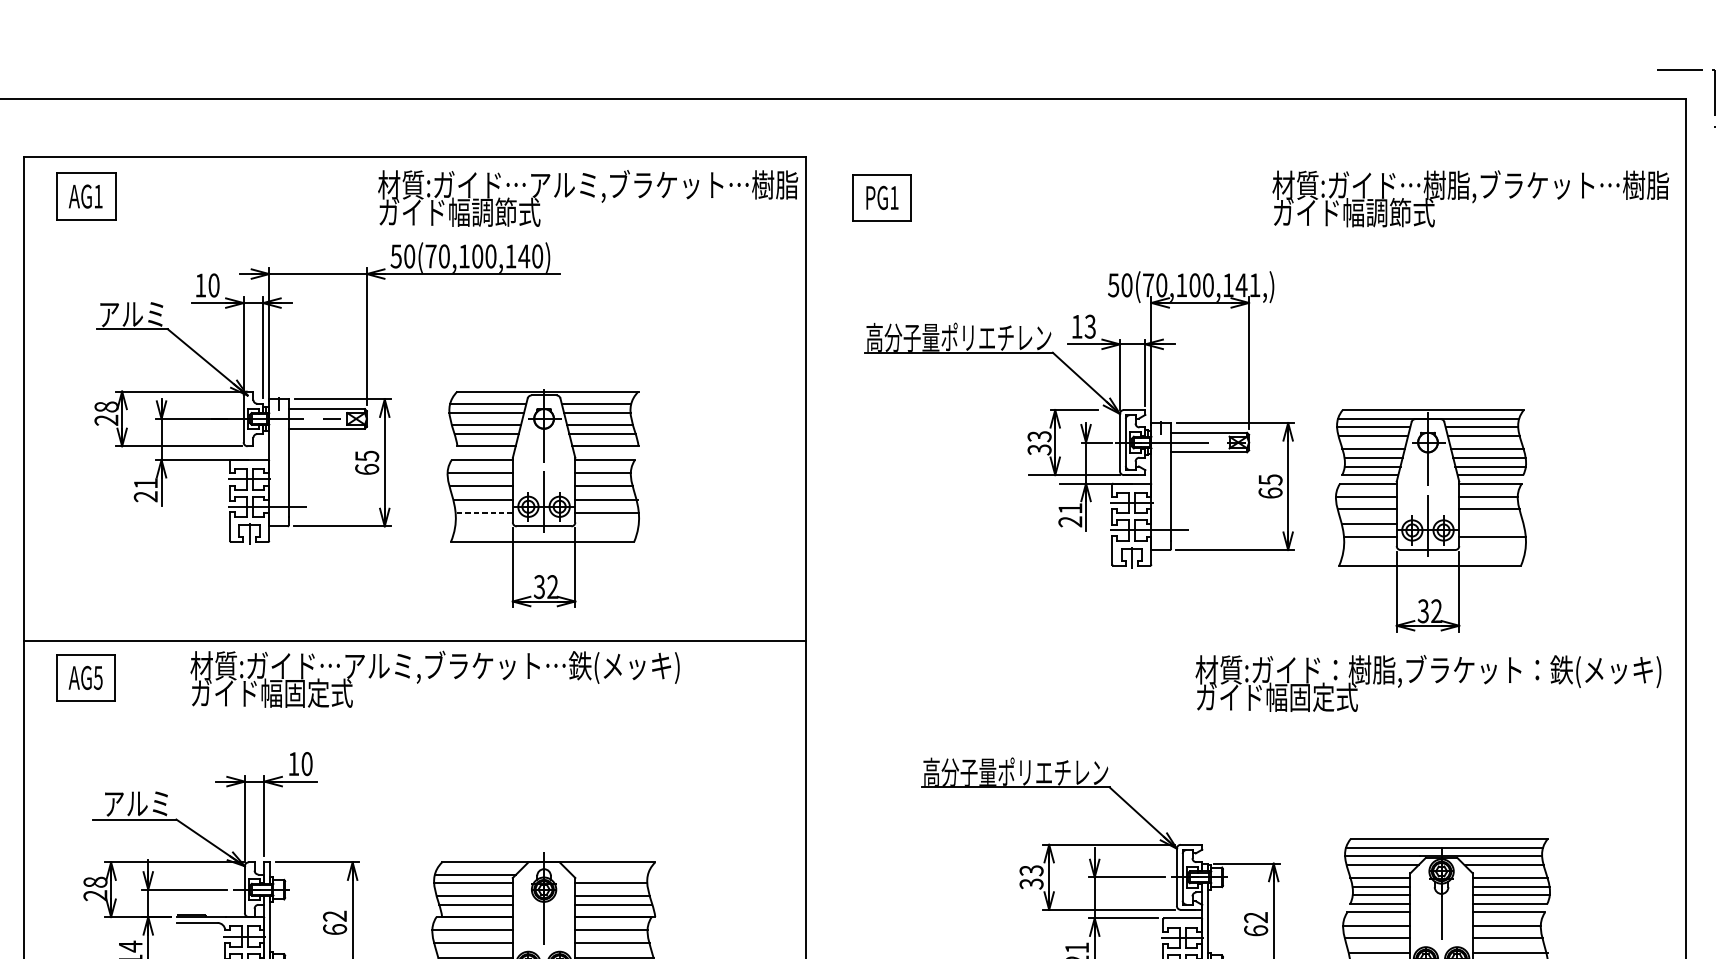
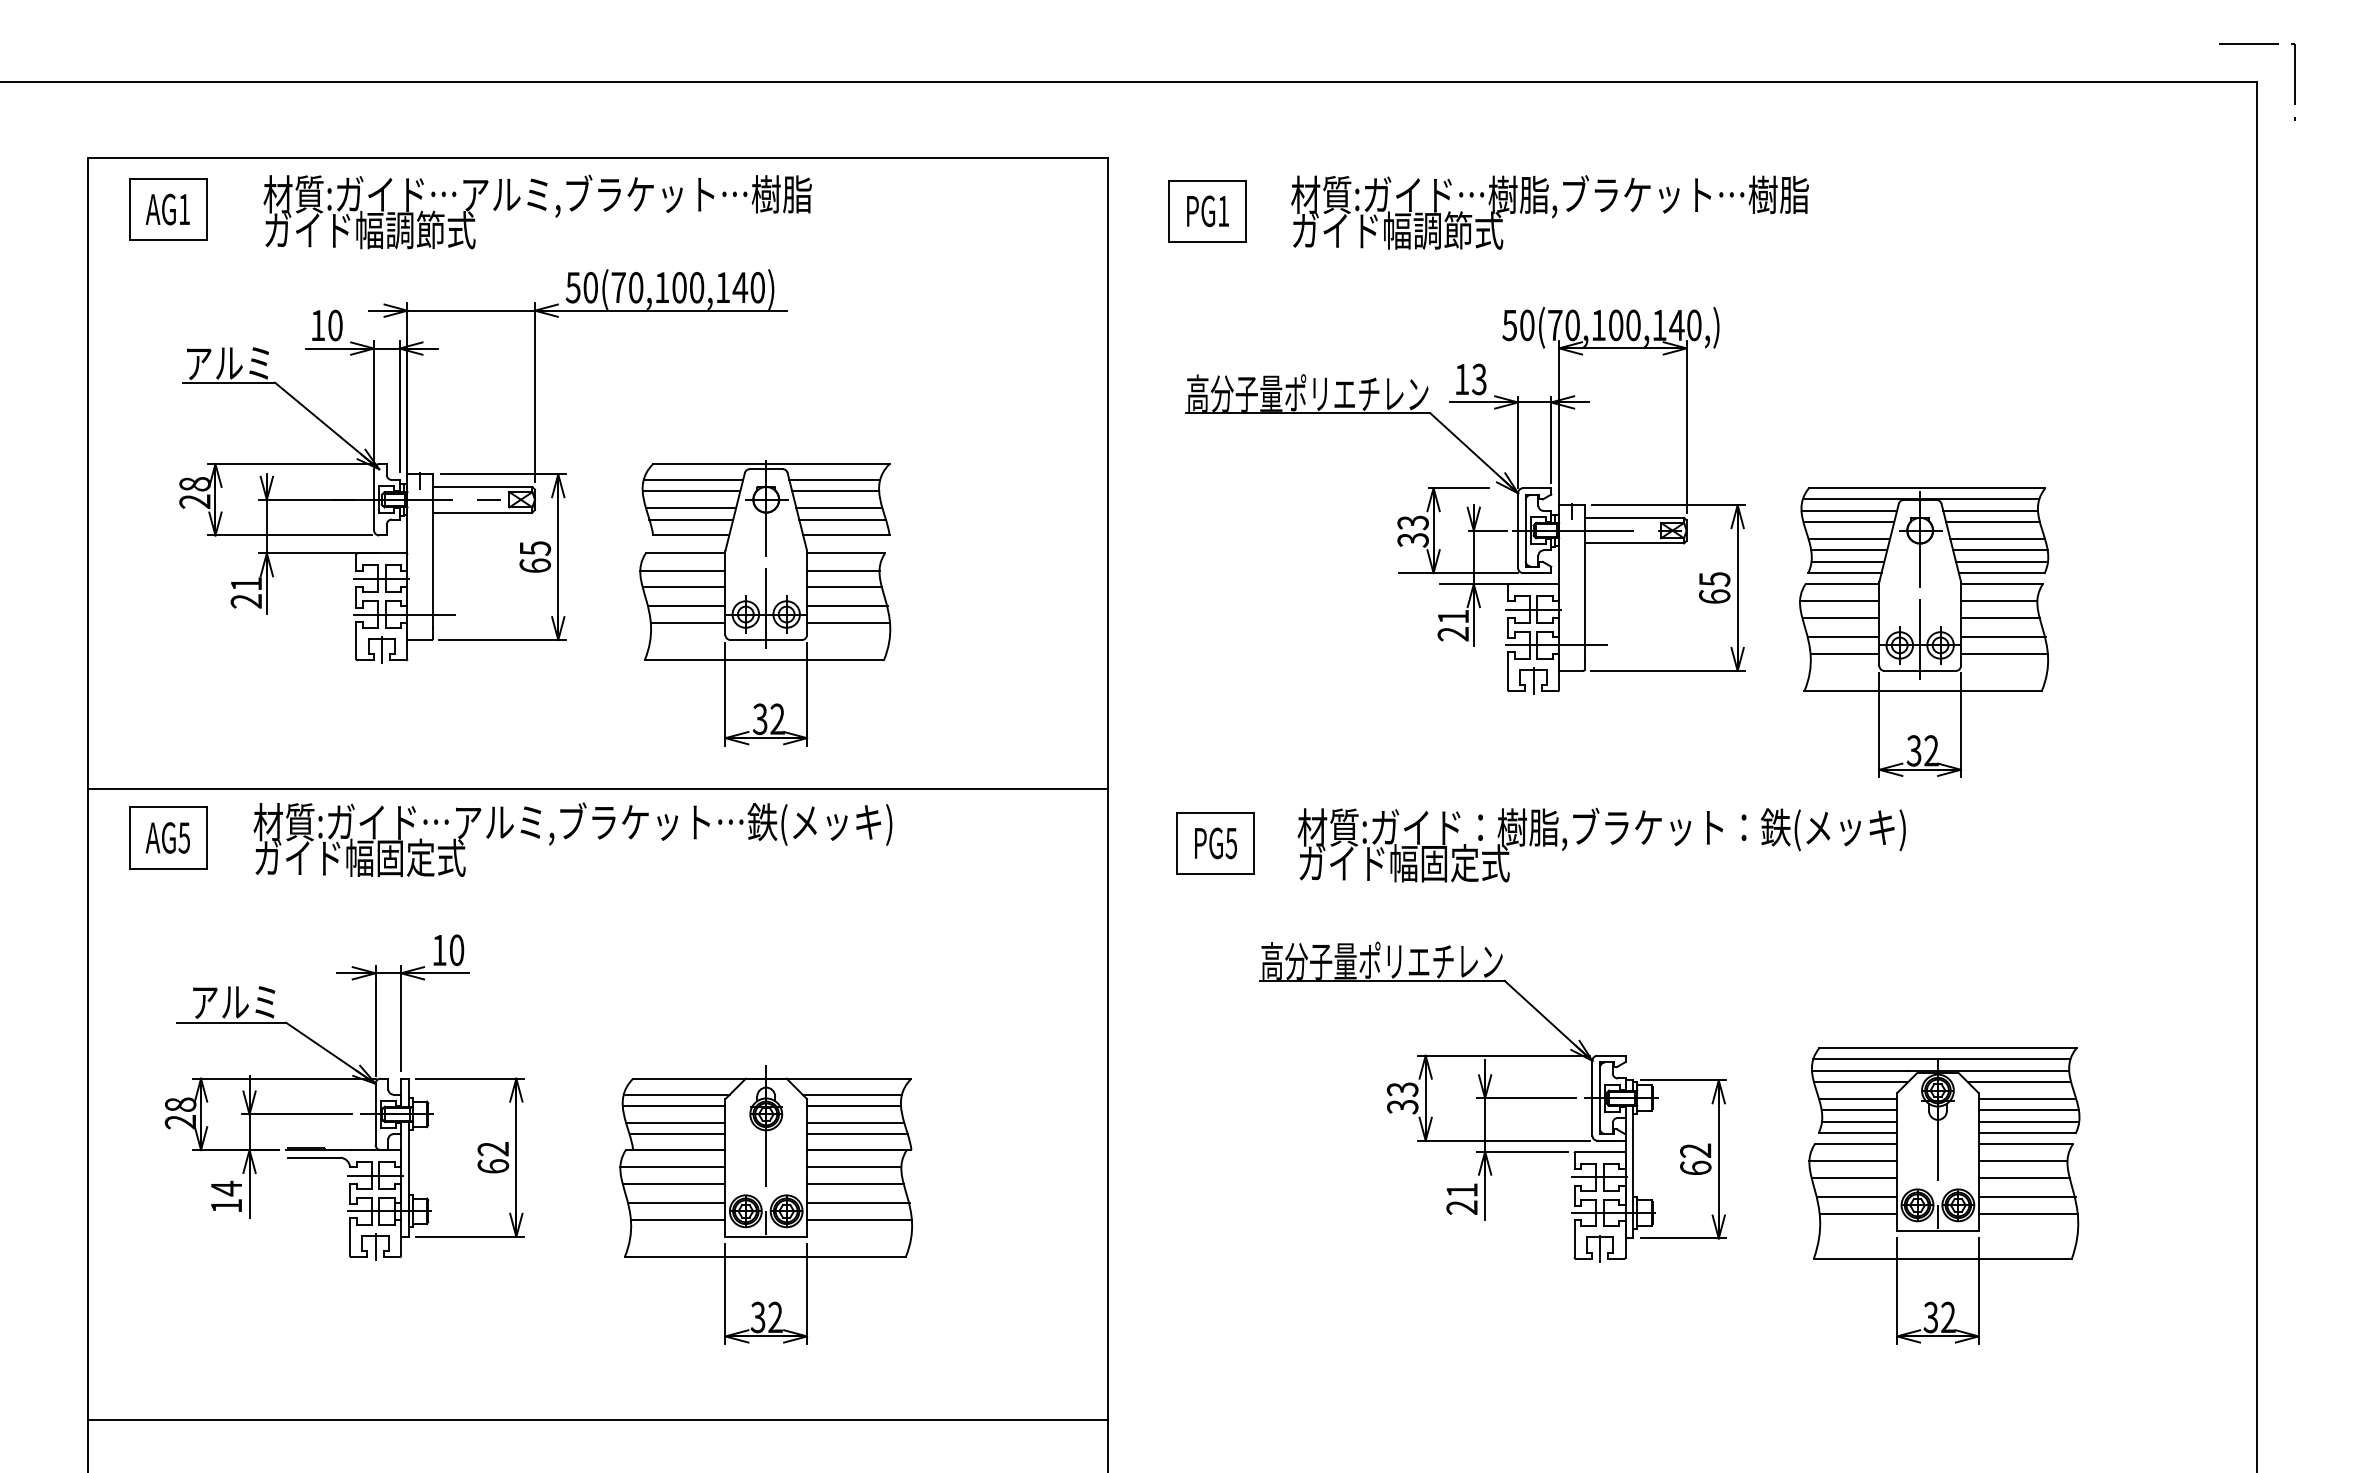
text: (587, 198) -> (537, 211), moved
text: (1470, 198) -> (1549, 212), moved
text: (1255, 285) -> (1694, 325), 50(70,100,141,) -> 50(70,100,140,)
line: (483, 512) -> (687, 622), dashed -> solid
line: (1491, 524) -> (2003, 637), added
text: (434, 679) -> (572, 839), moved
part: (888, 682) -> (1215, 843), added
text: (1428, 683) -> (1601, 845), moved
line: (609, 874) -> (851, 1094), added

